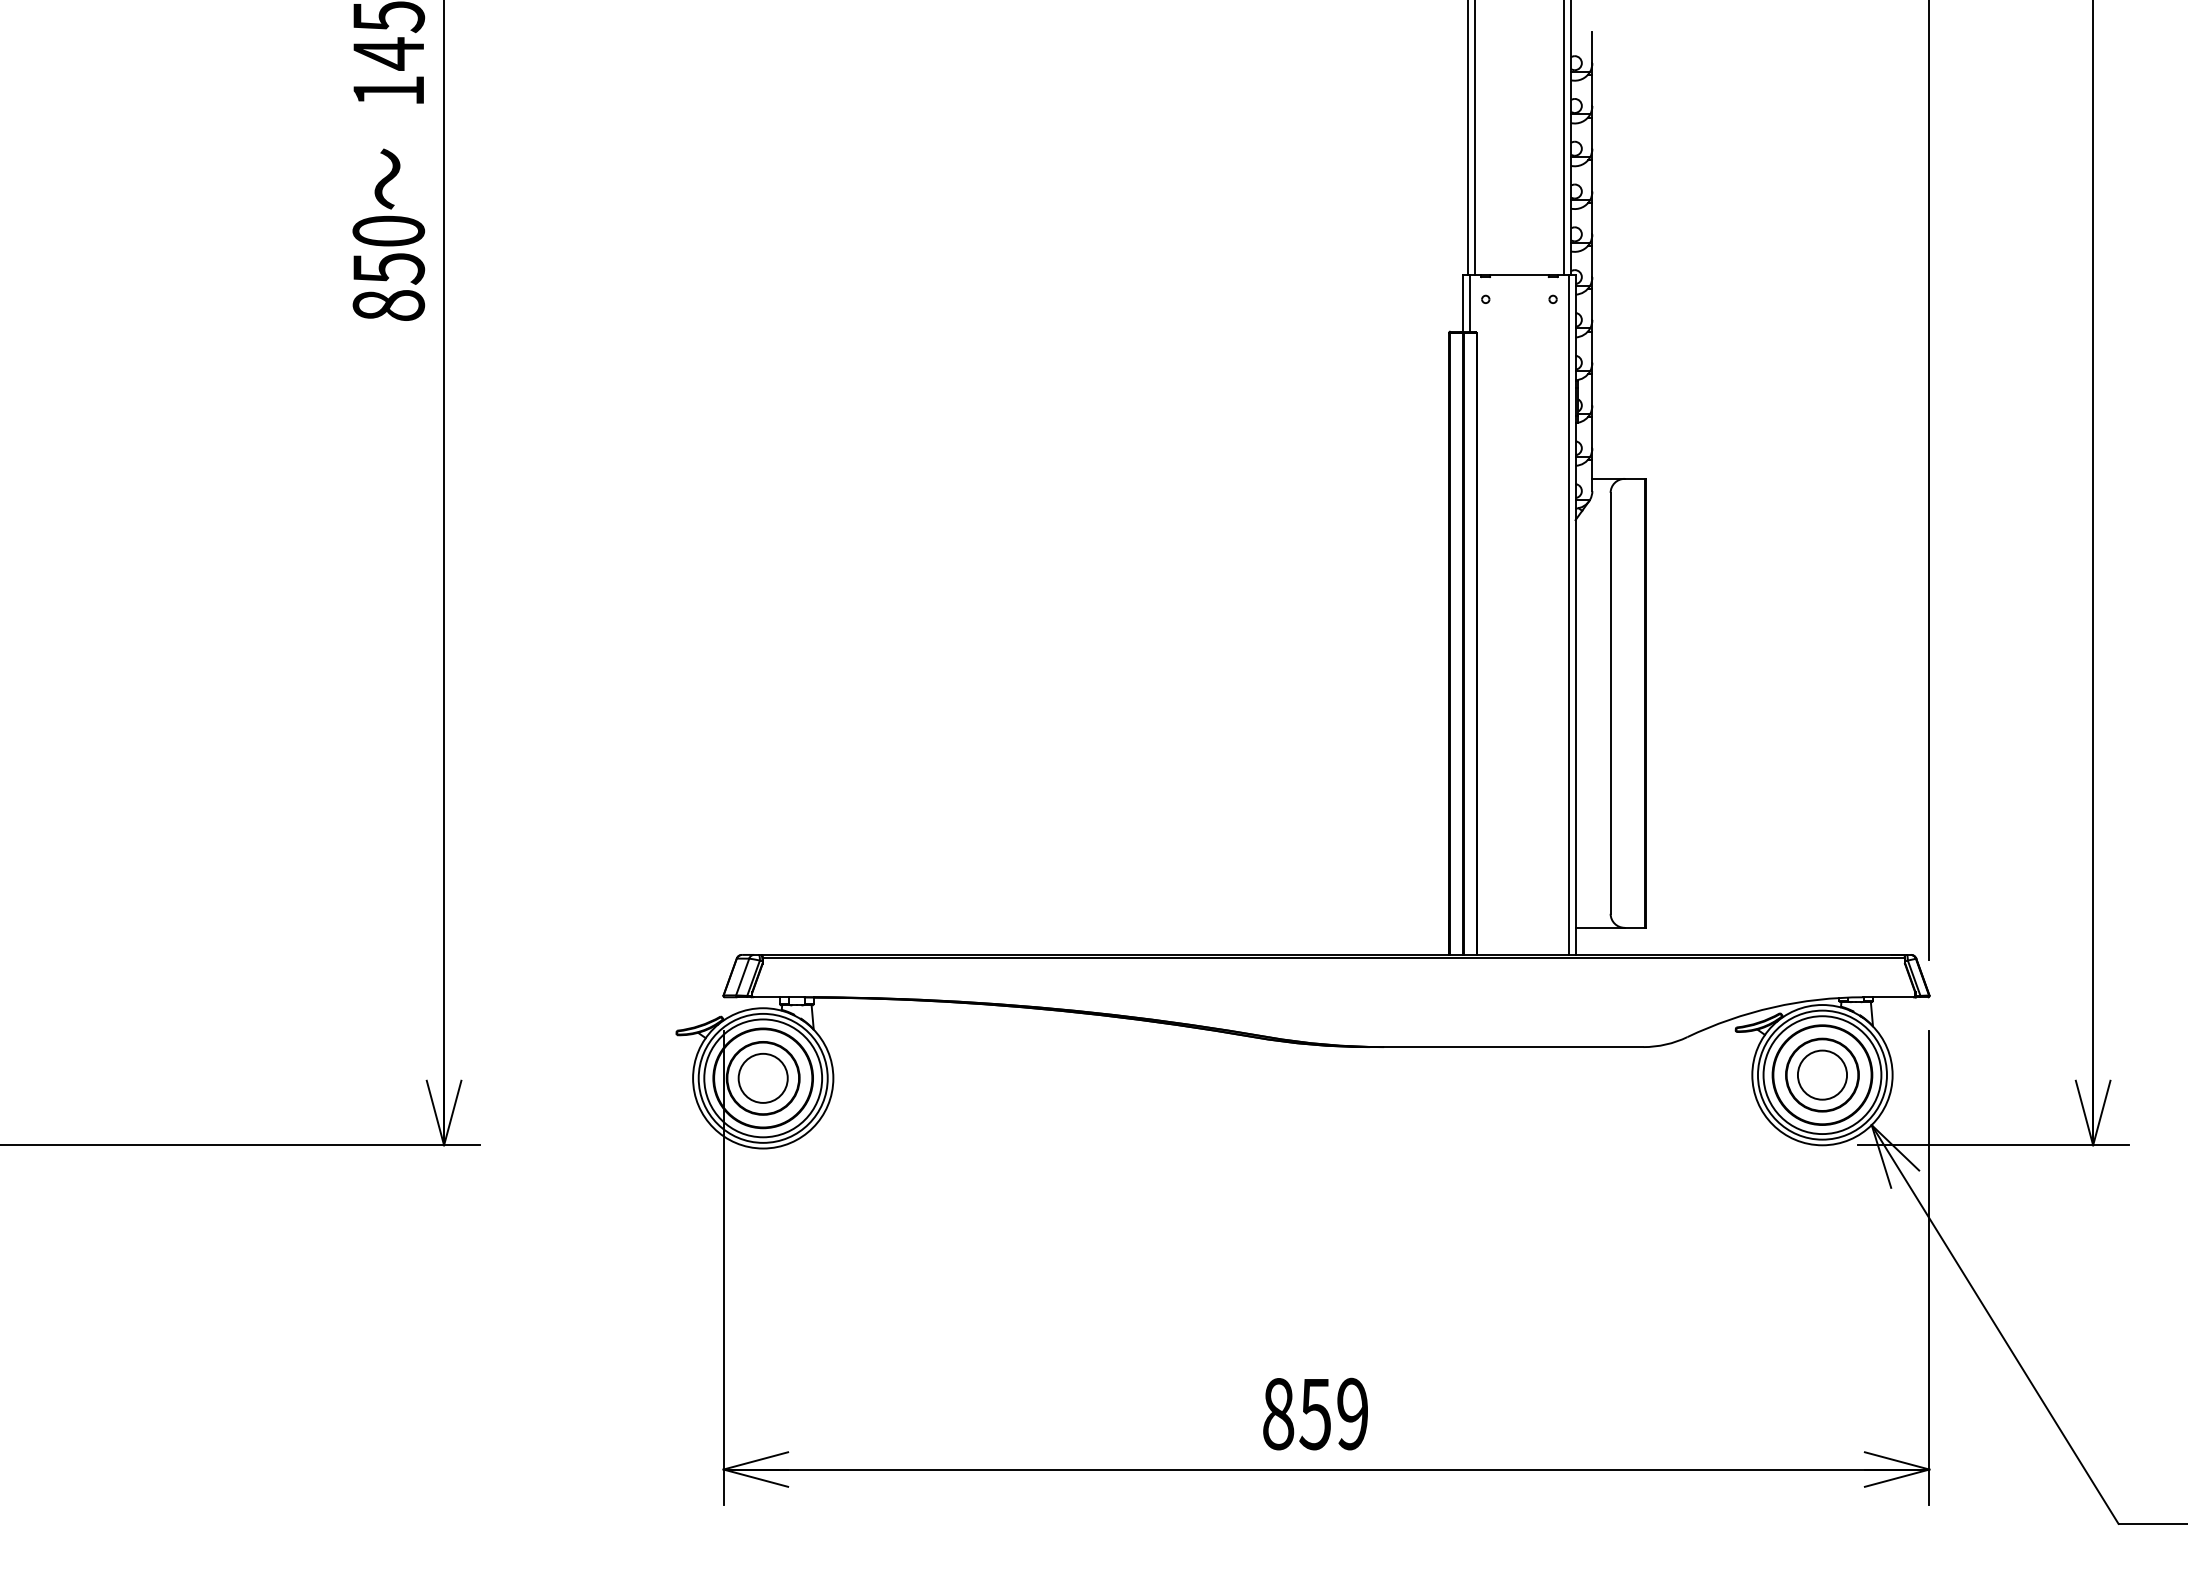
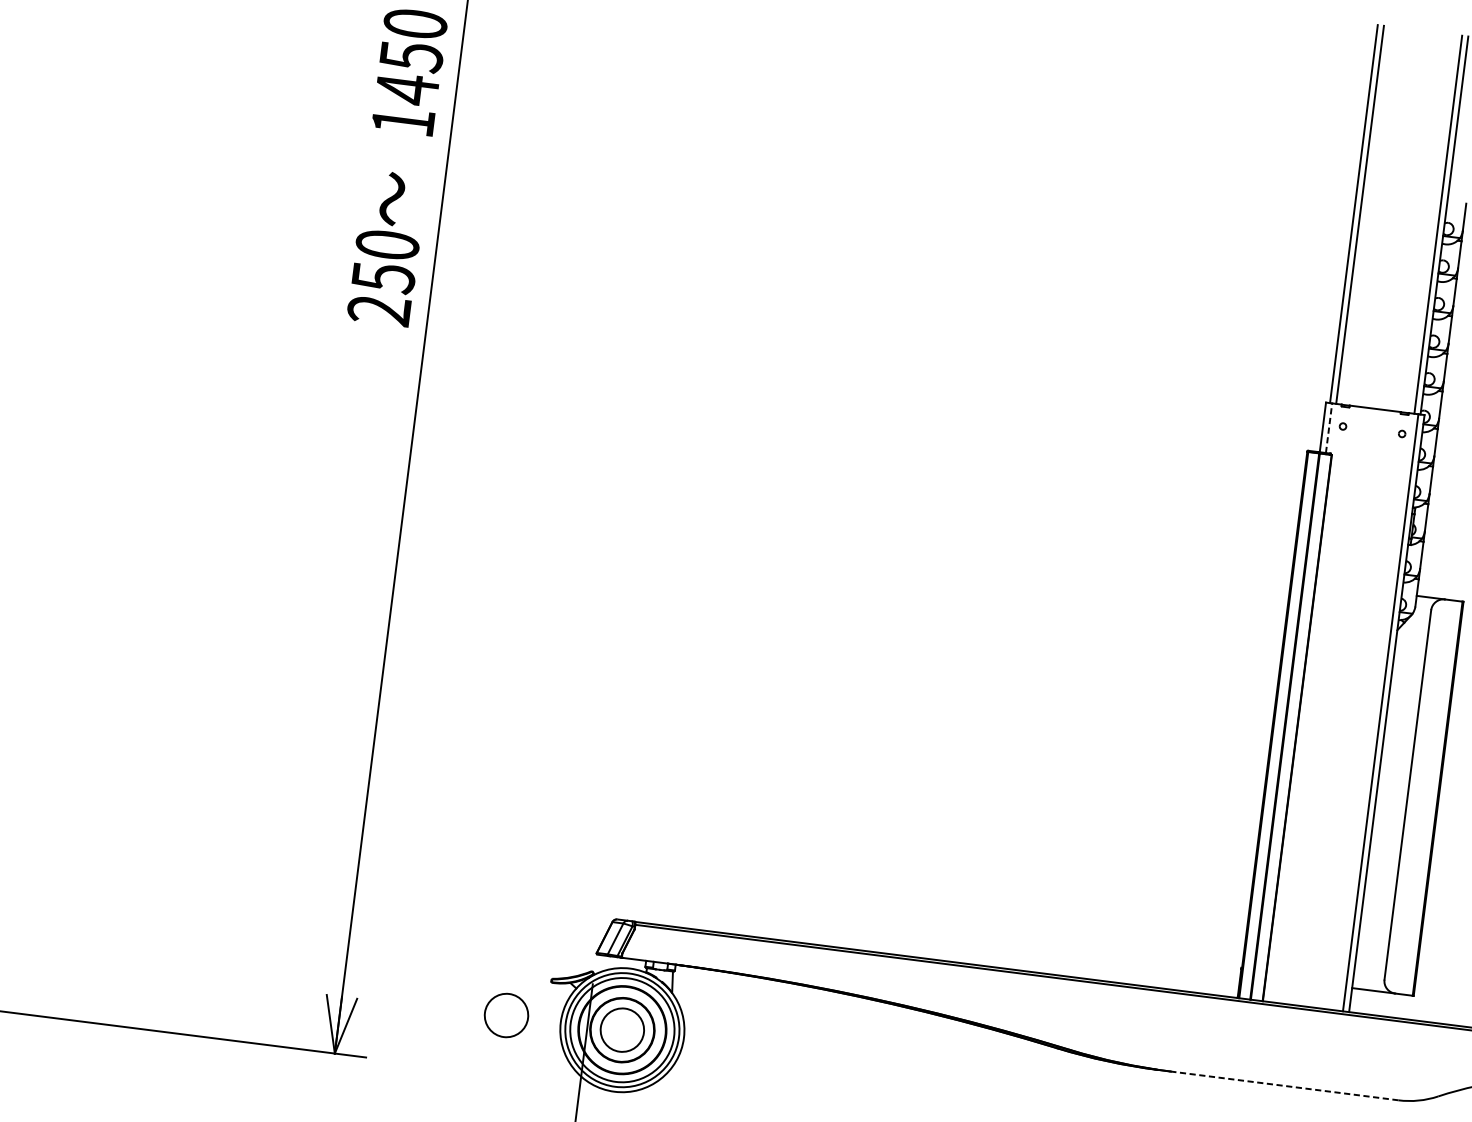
line: (1470, 302) -> (1329, 427), solid -> dashed
text: (388, 305) -> (379, 310), 850 -> 250
line: (1513, 1047) -> (1284, 1086), solid -> dashed
circle: (630, 1077) -> (505, 1014), added

